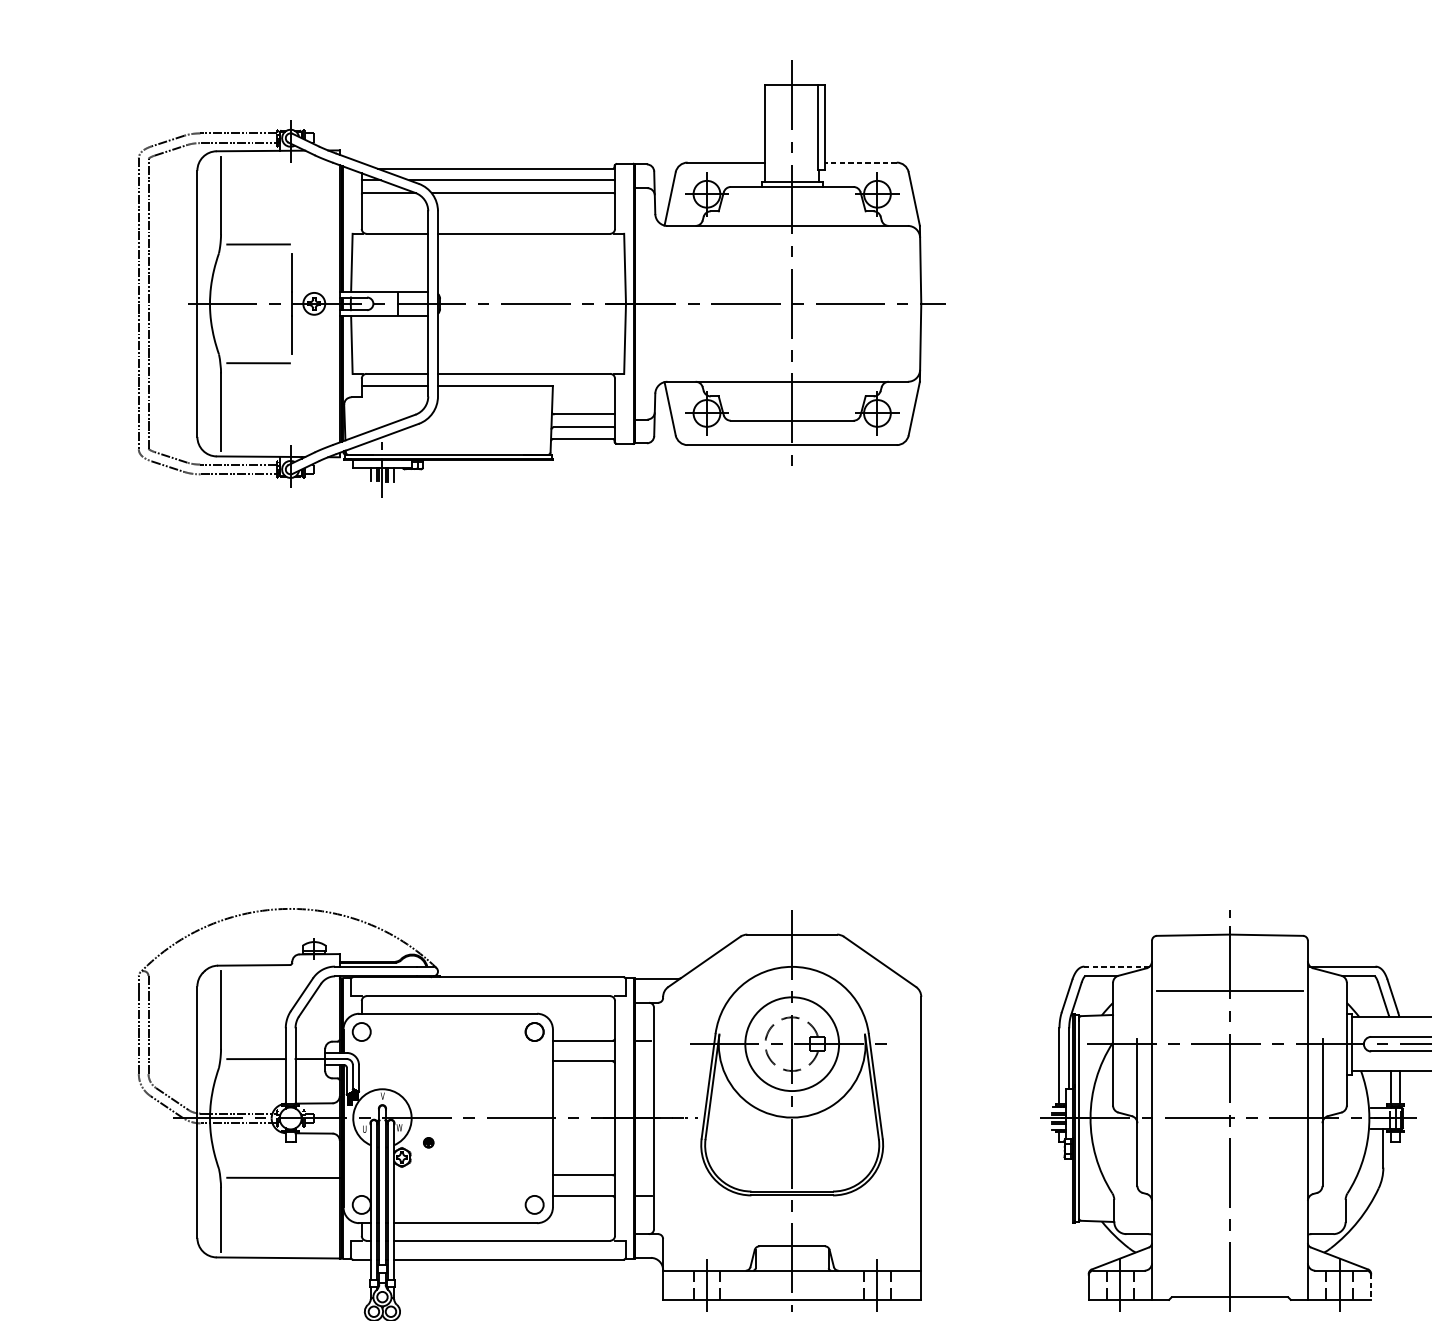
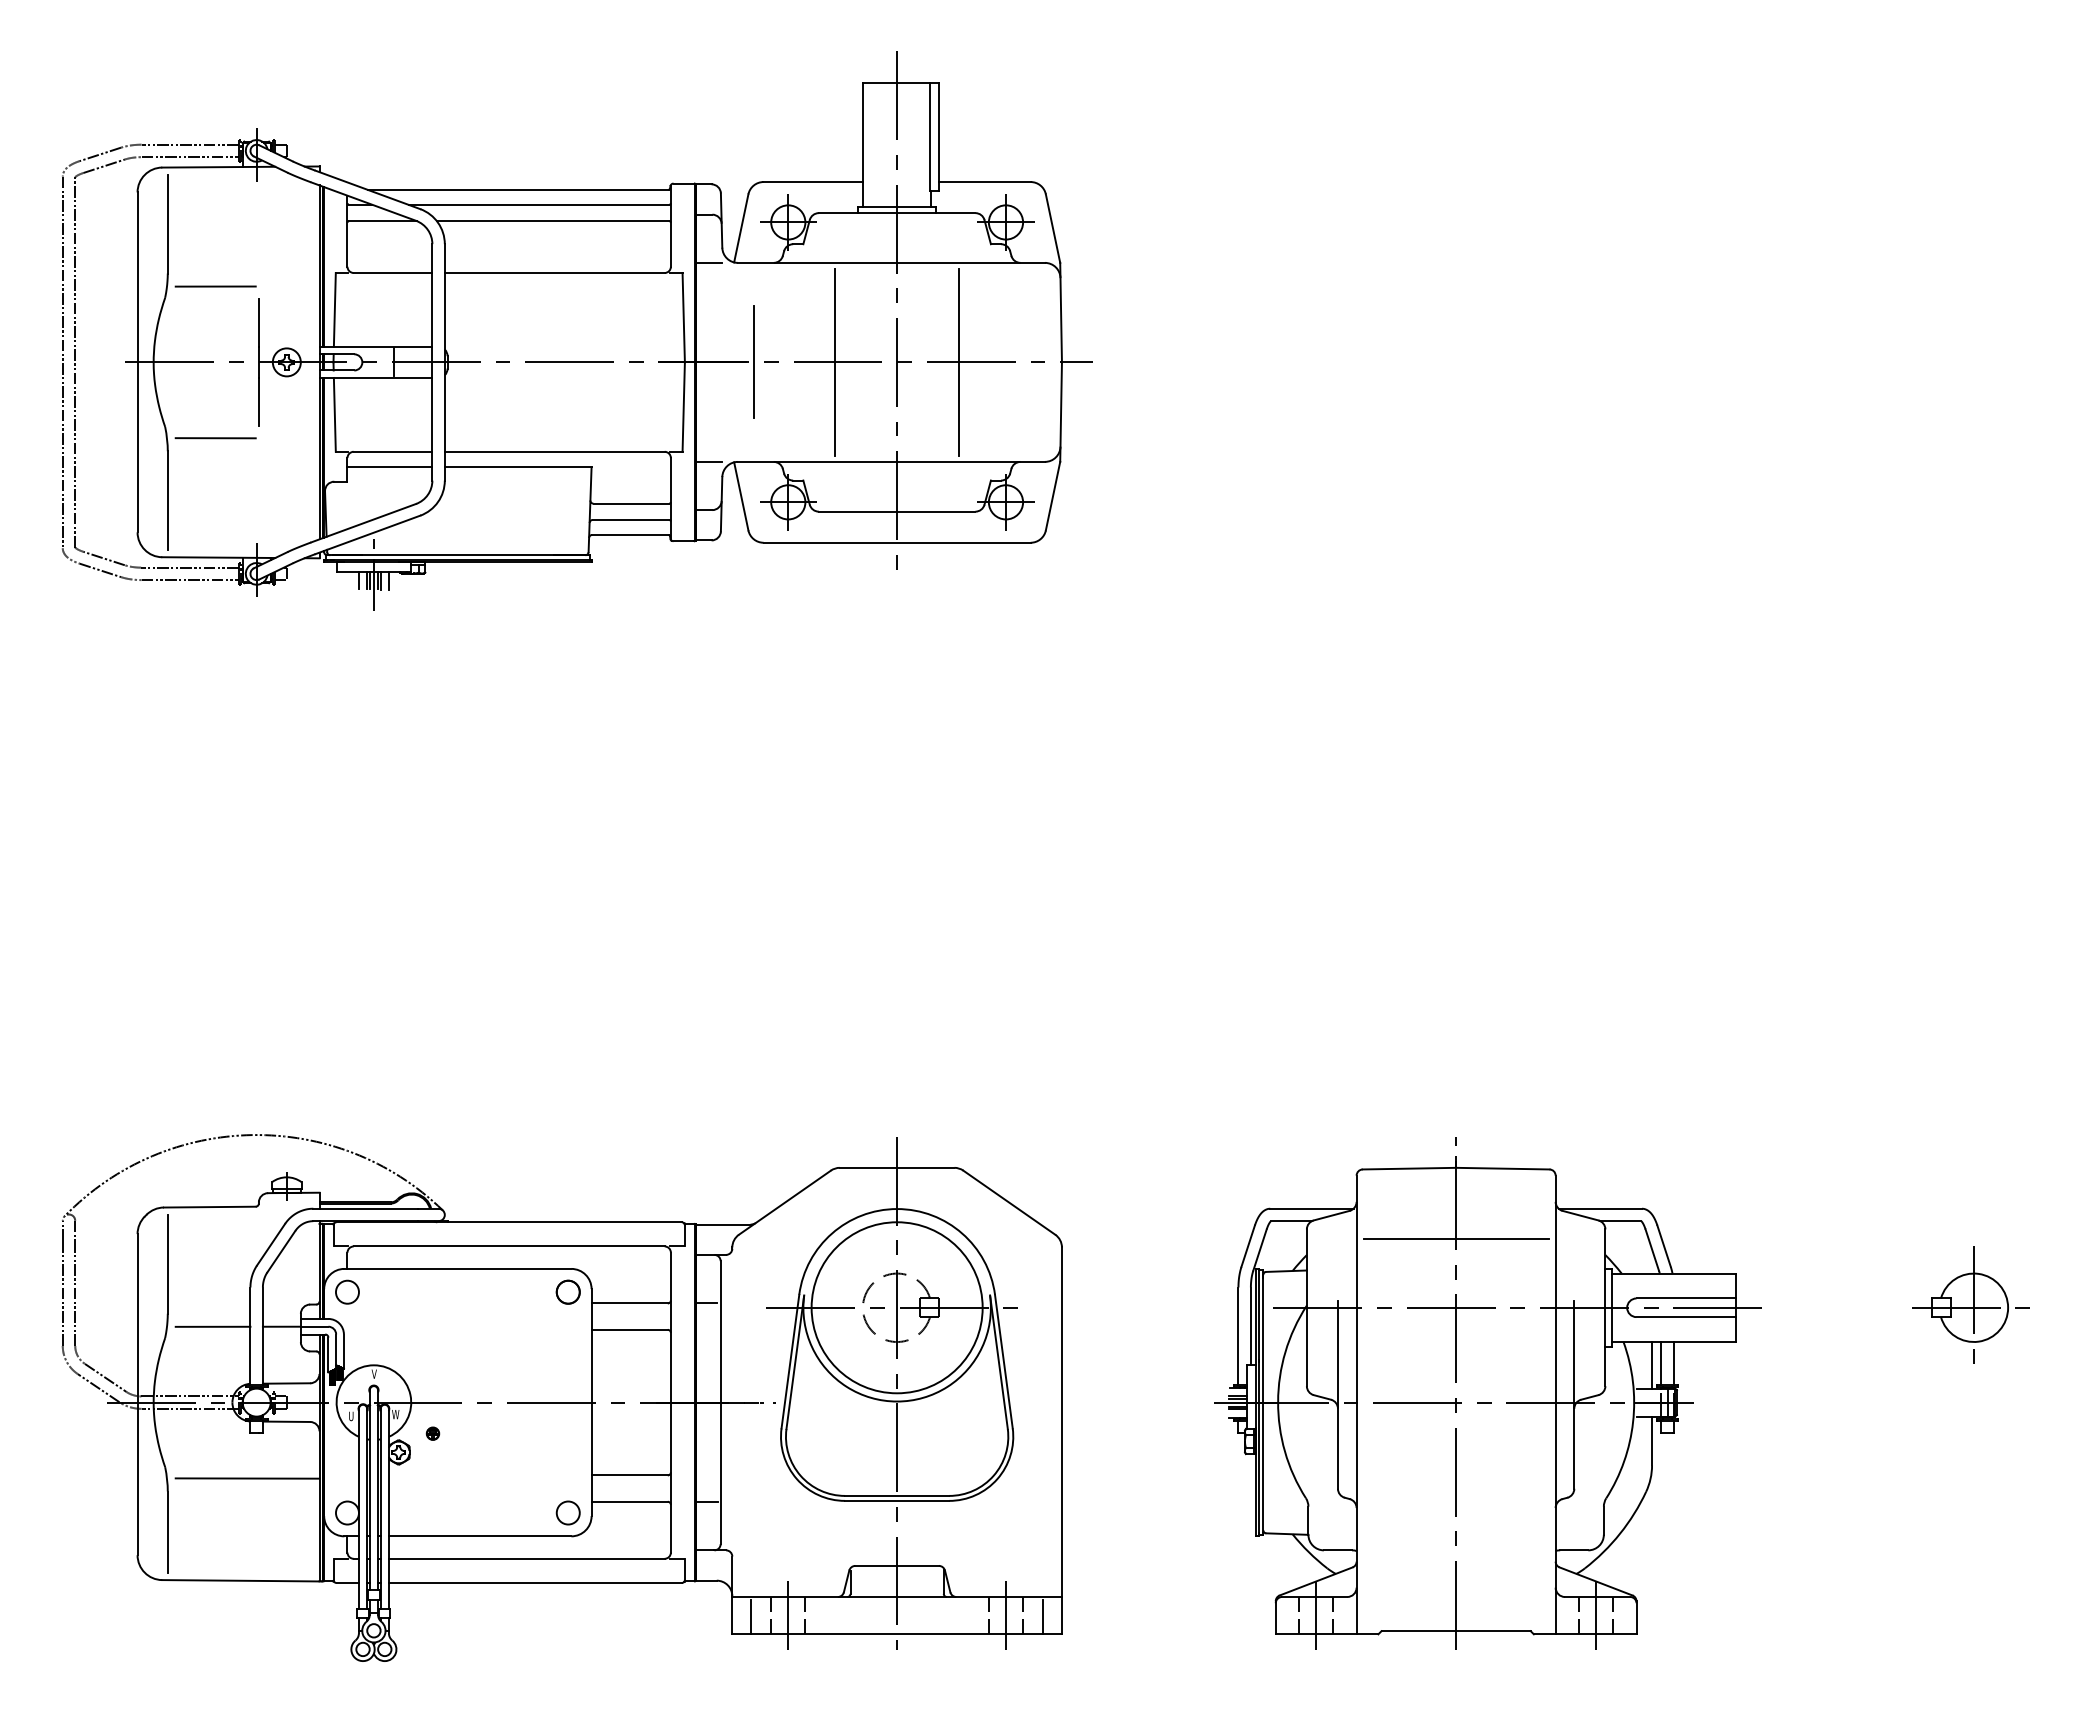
line: (860, 162) -> (984, 182), dashed -> solid
line: (644, 225) -> (708, 262), added
line: (679, 303) -> (753, 362), added
line: (743, 303) -> (834, 362), added
line: (841, 303) -> (959, 362), added
line: (644, 381) -> (708, 461), added
line: (1116, 966) -> (1311, 1208), dashed -> solid
circle: (791, 1043) -> (896, 1307), size x1.43
line: (1383, 1088) -> (1652, 1364), added
line: (677, 1286) -> (750, 1617), added
line: (906, 1286) -> (1043, 1617), added
line: (1371, 1286) -> (1636, 1617), dashed -> solid

